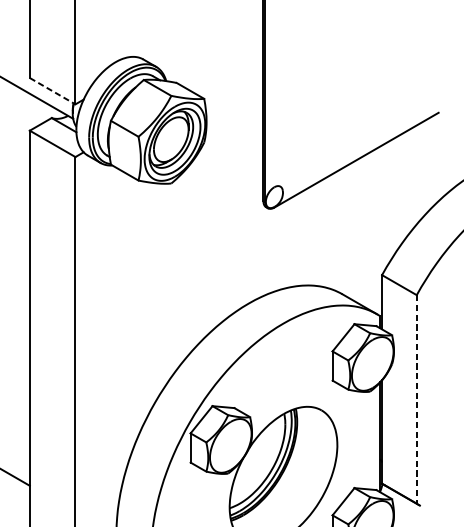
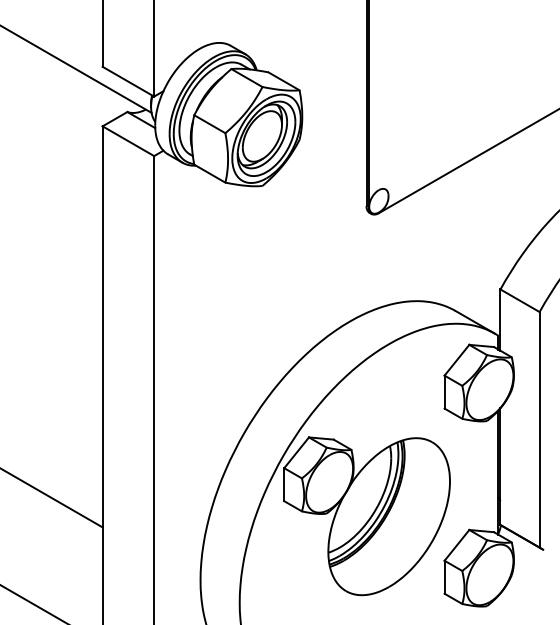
line: (52, 91) -> (128, 81), dashed -> solid
line: (416, 399) -> (539, 429), dashed -> solid

